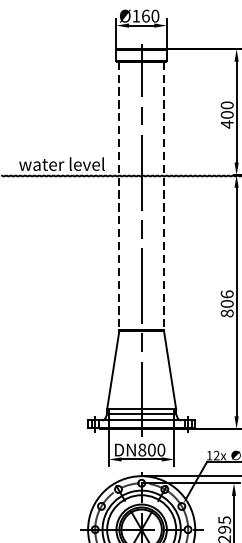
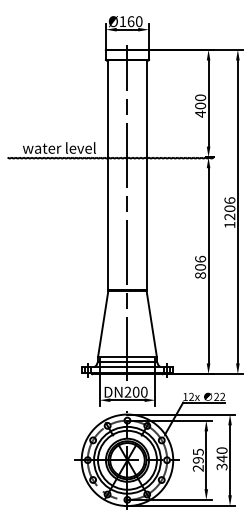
line: (119, 196) -> (108, 175), dashed -> solid
line: (163, 196) -> (146, 175), dashed -> solid
text: (141, 449) -> (127, 391), DN800 -> DN200

